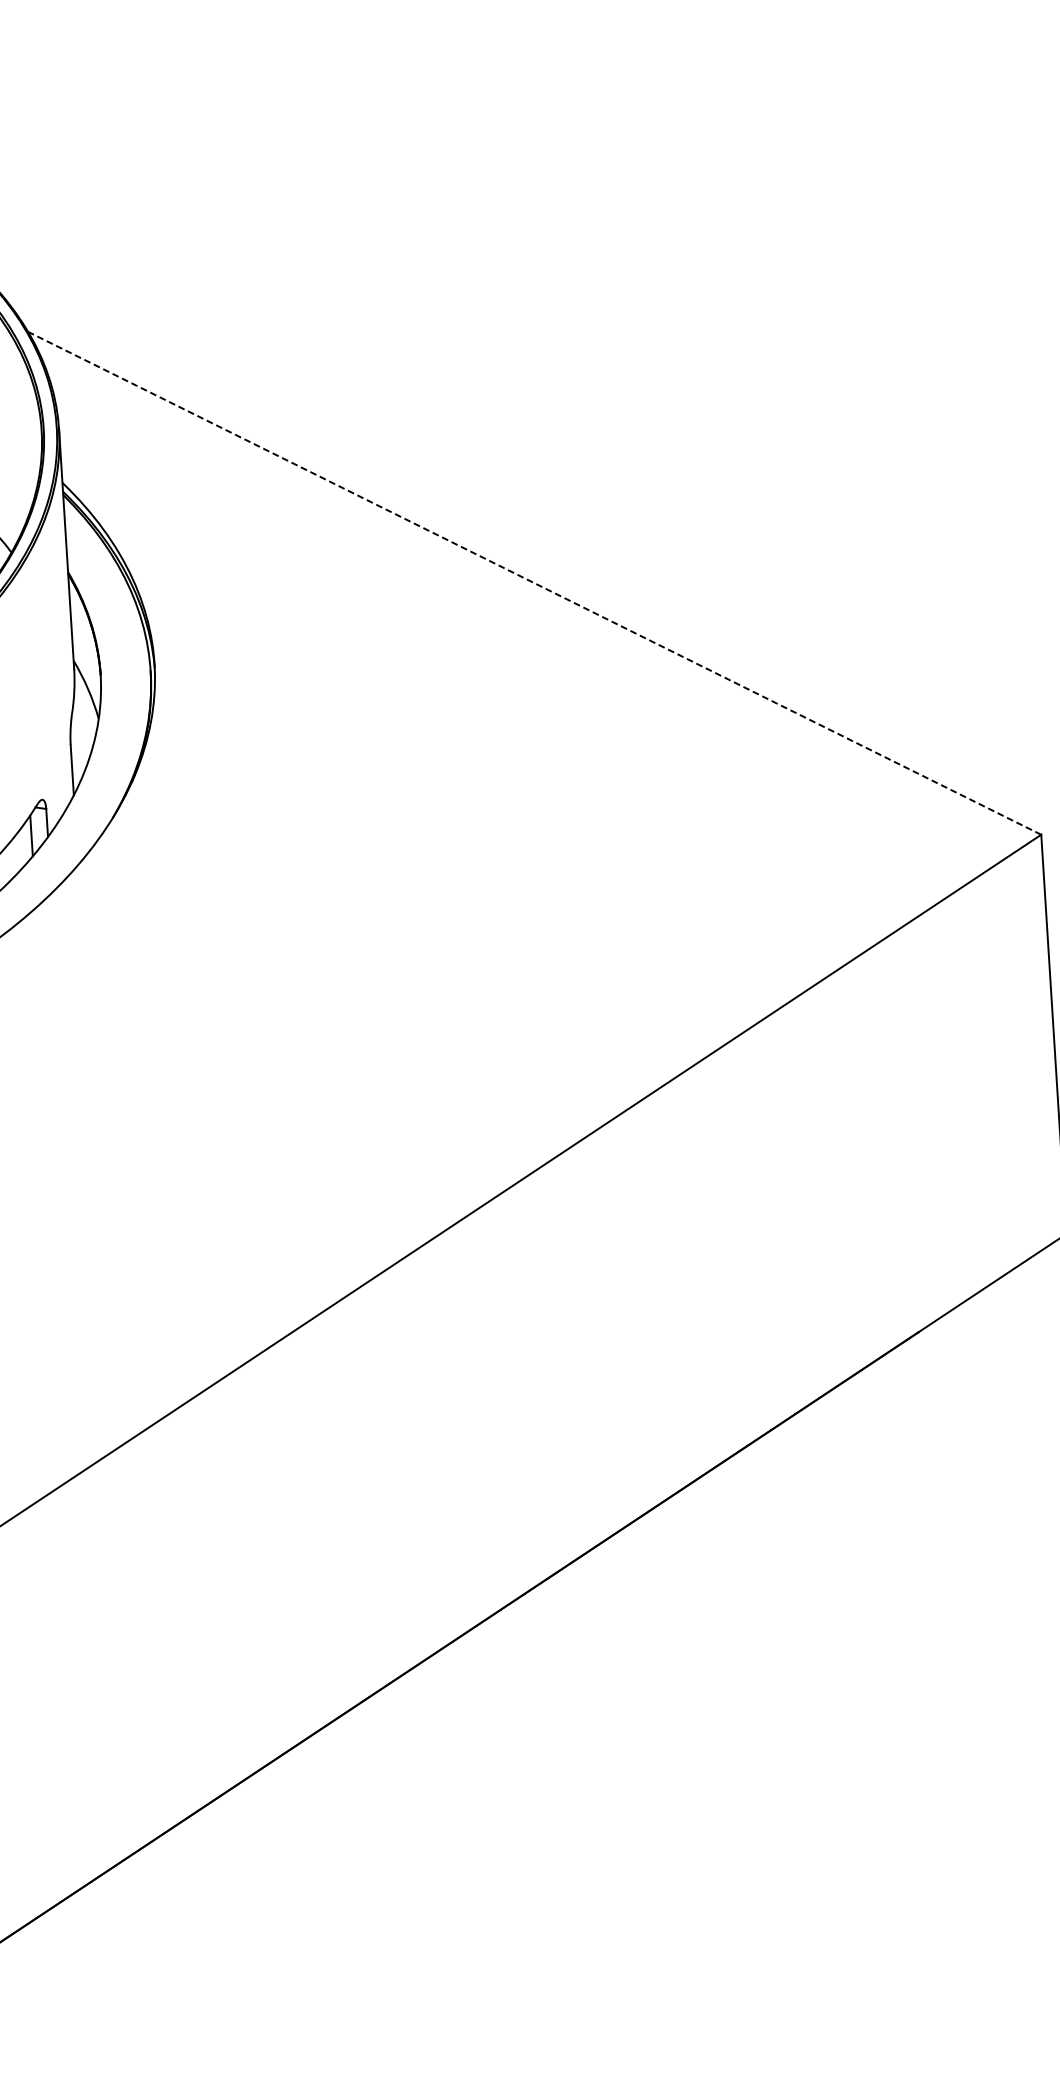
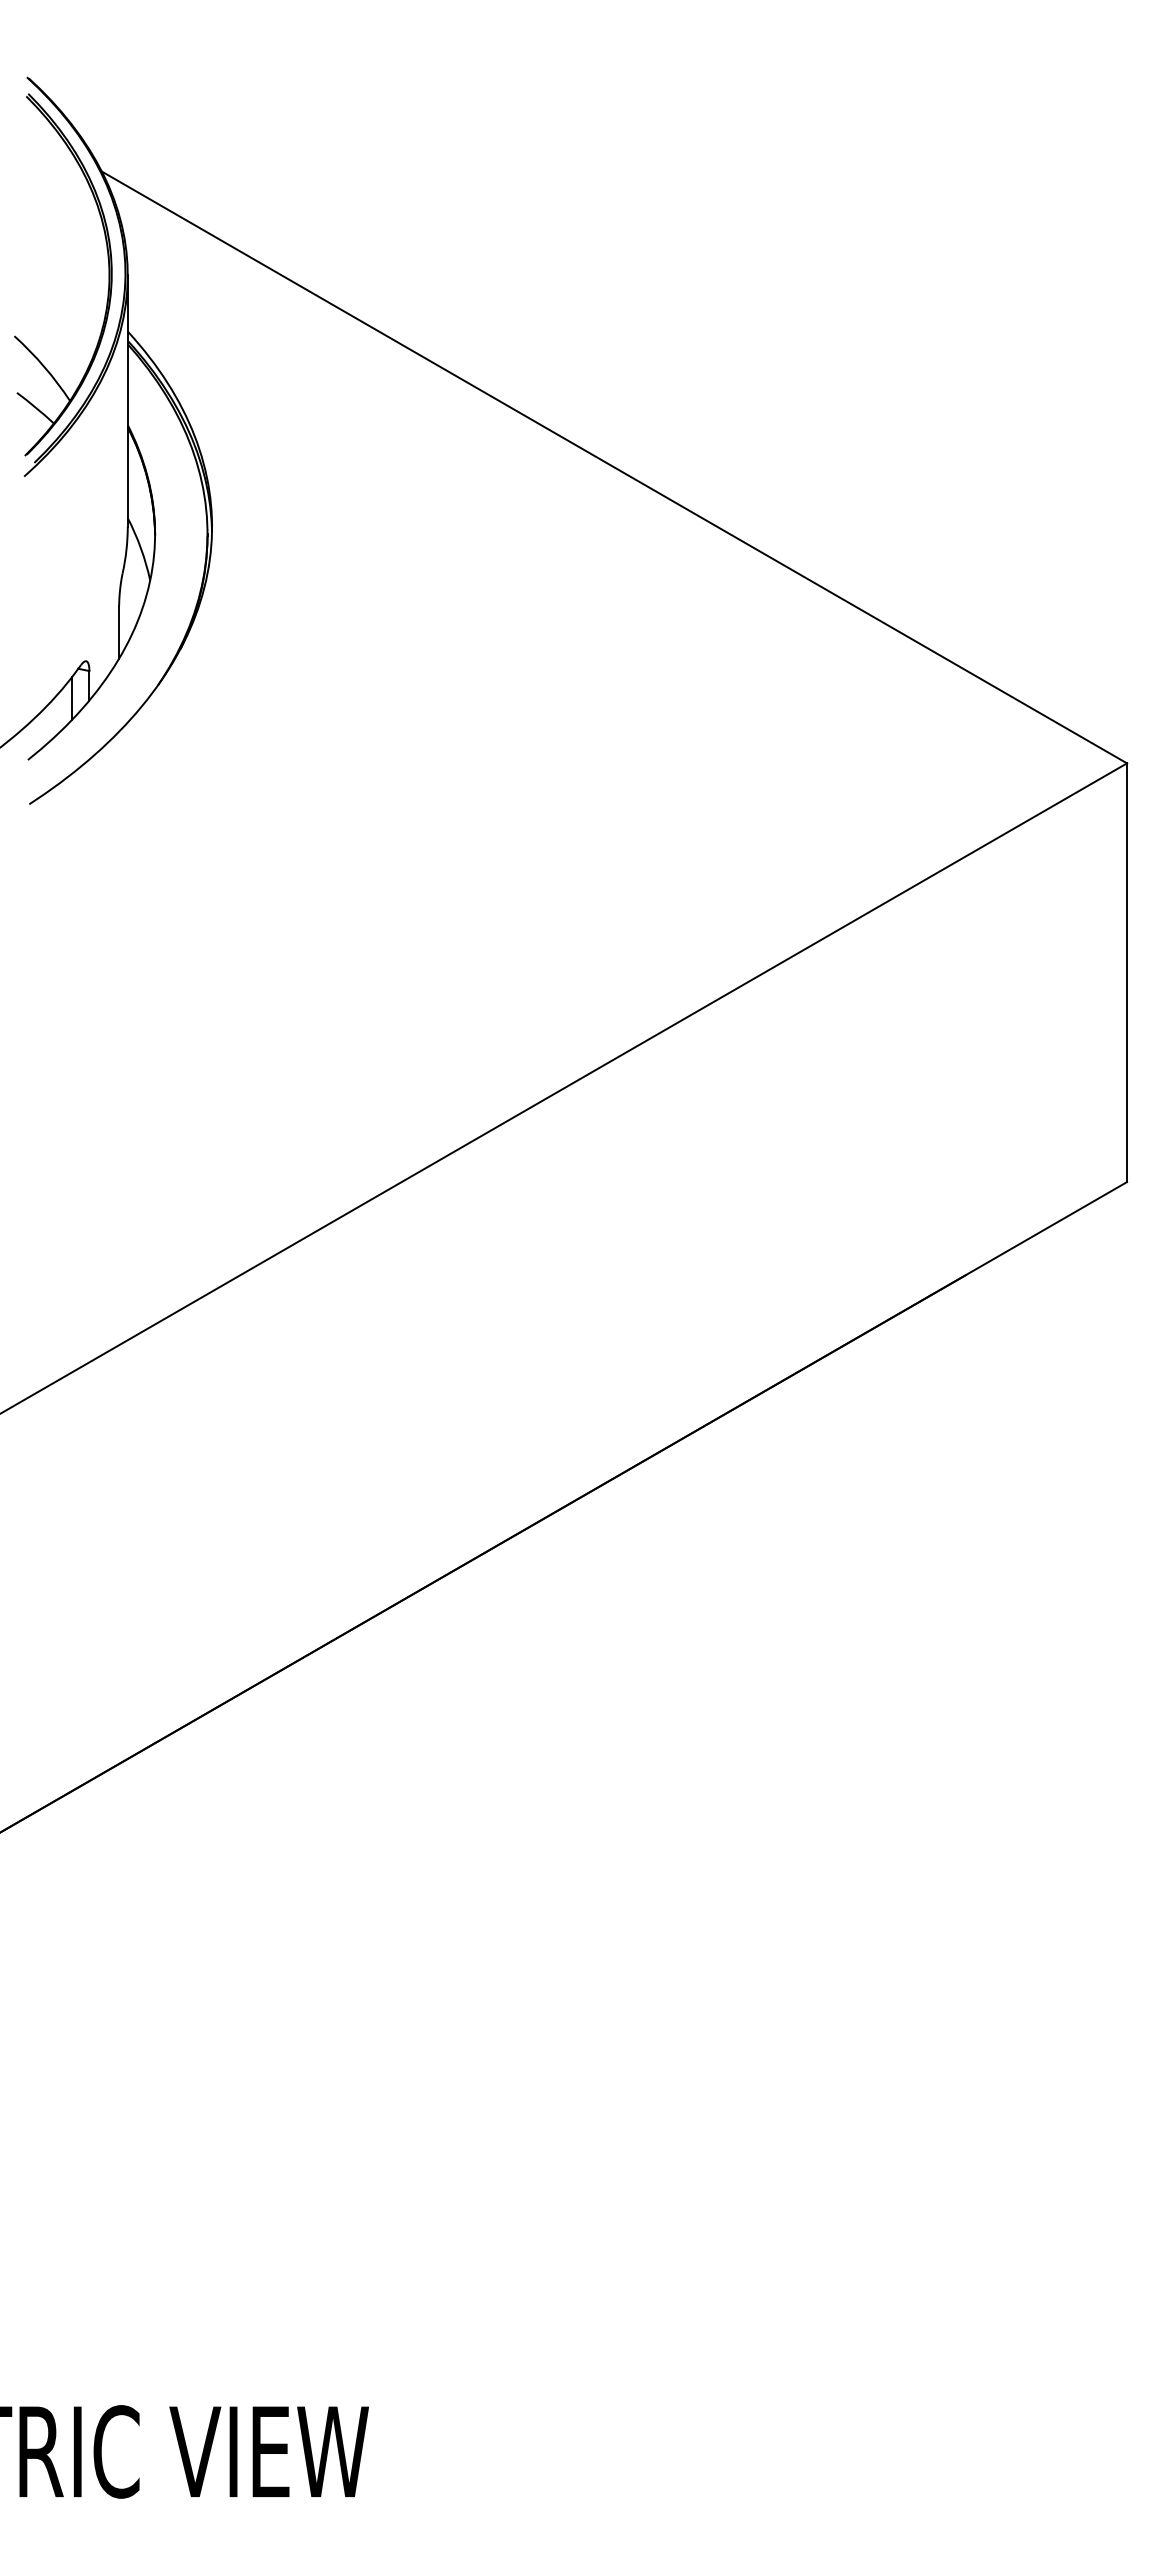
line: (534, 583) -> (614, 467), dashed -> solid

